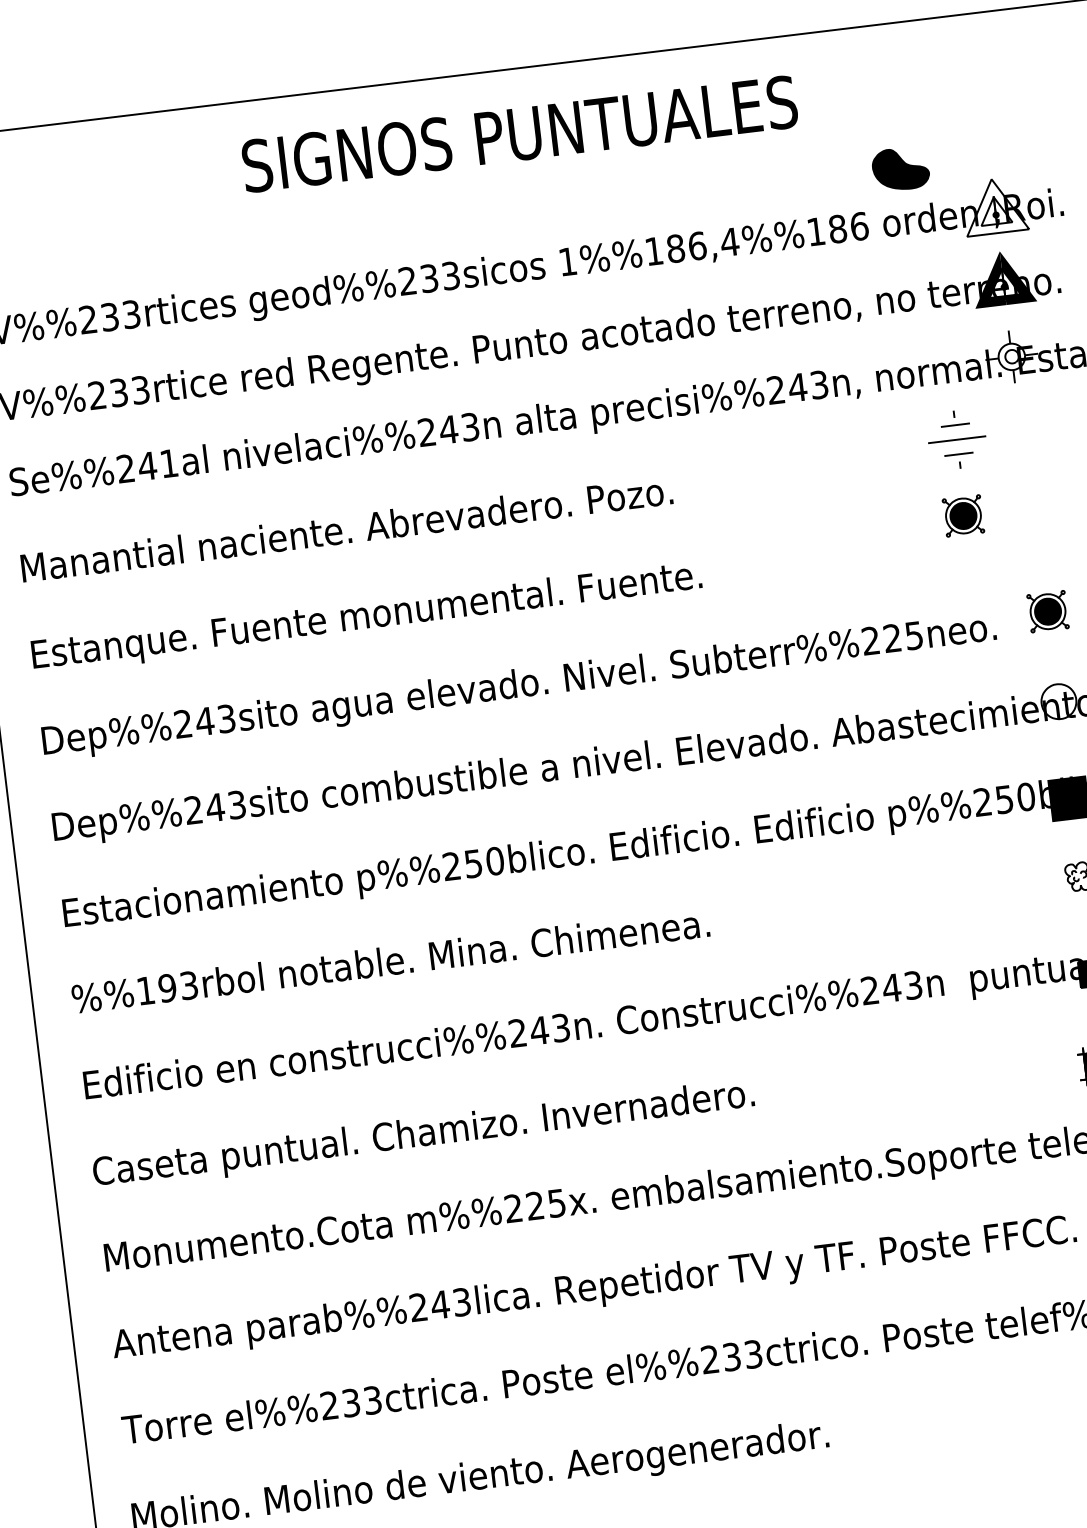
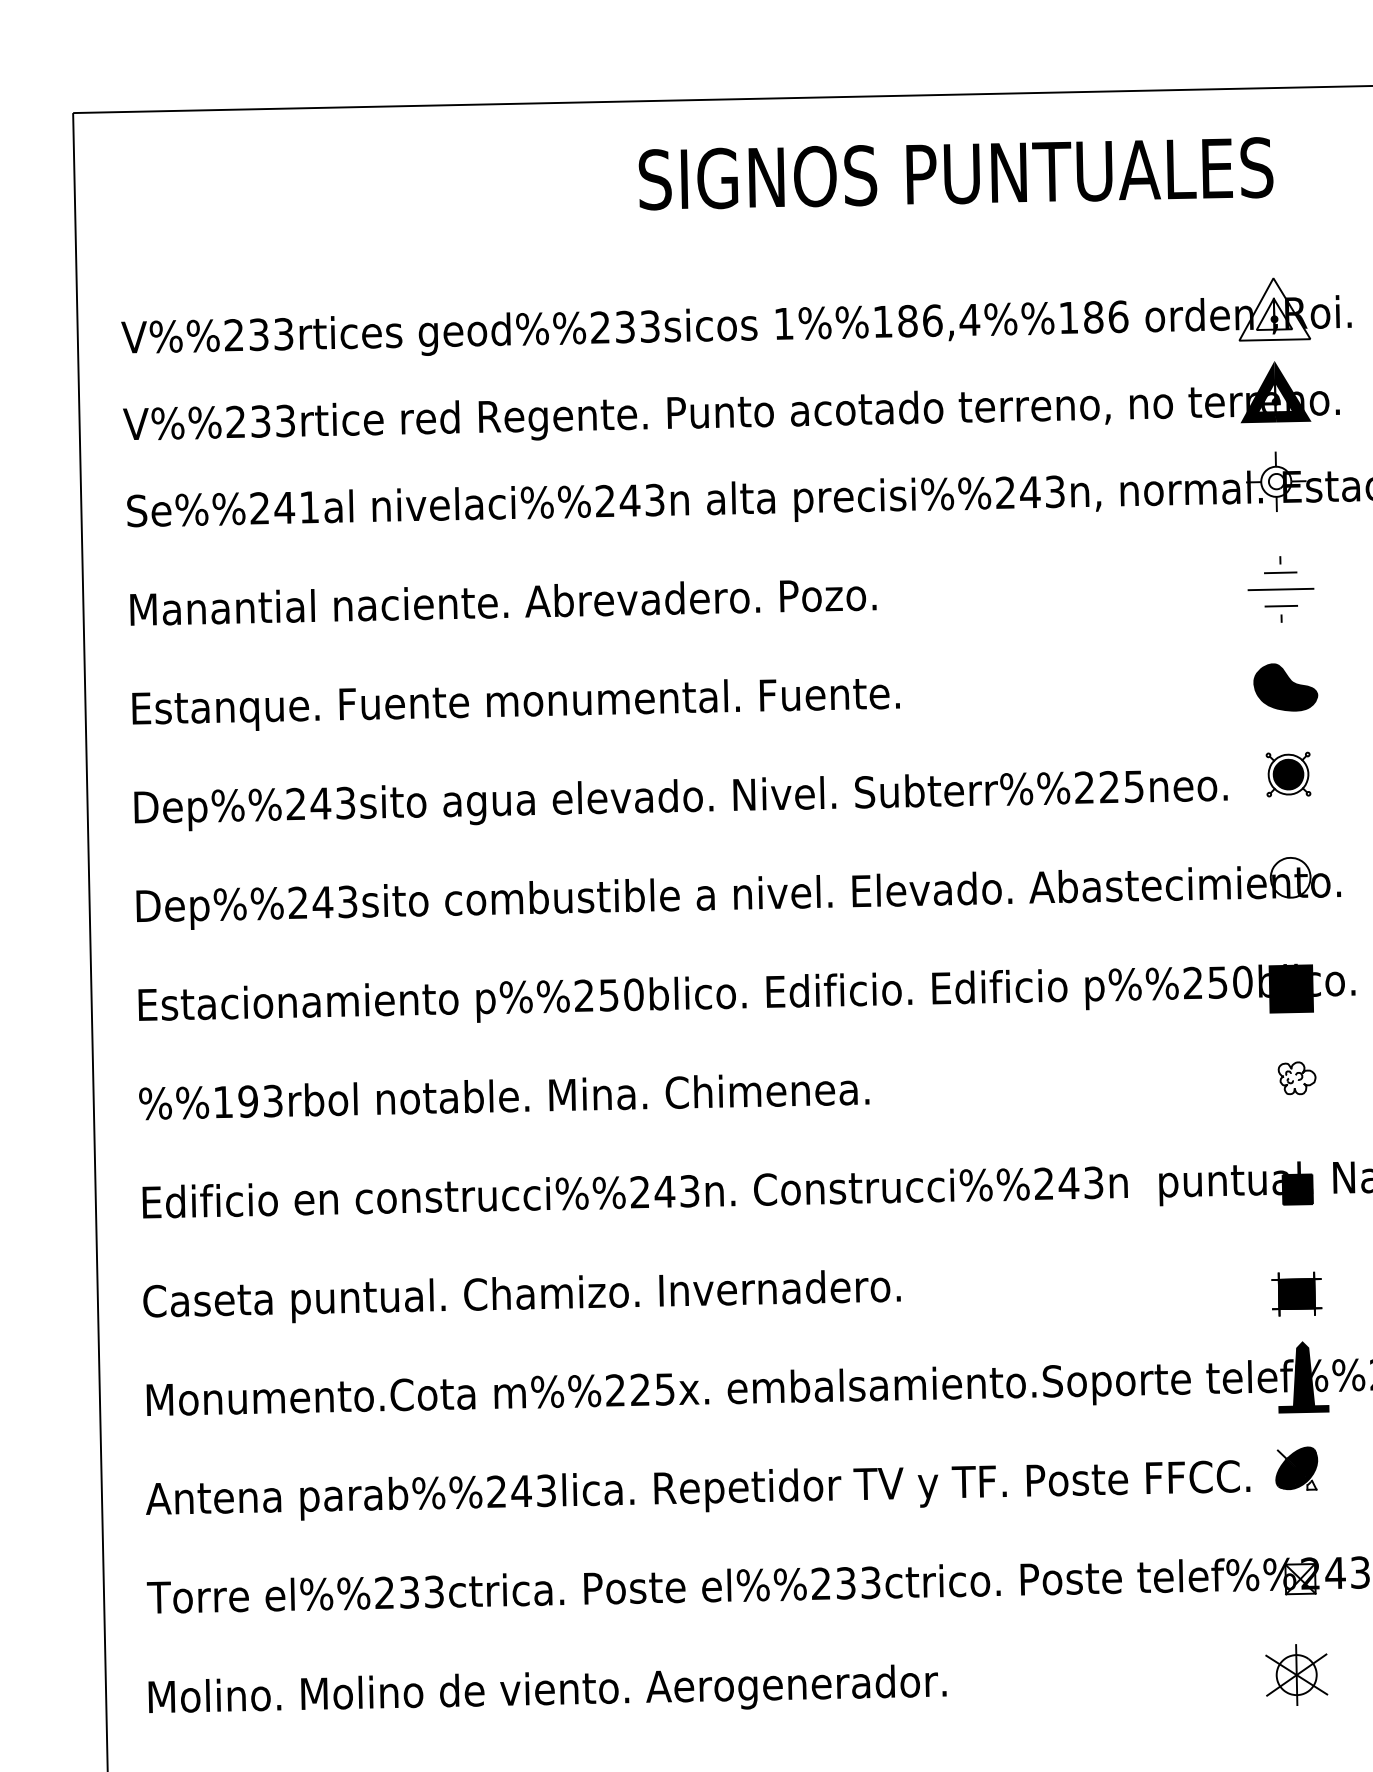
text: (519, 133) -> (955, 173), moved
part: (900, 169) -> (1285, 687), moved
part: (956, 439) -> (1280, 589), moved
part: (963, 515) -> (1203, 656), removed

